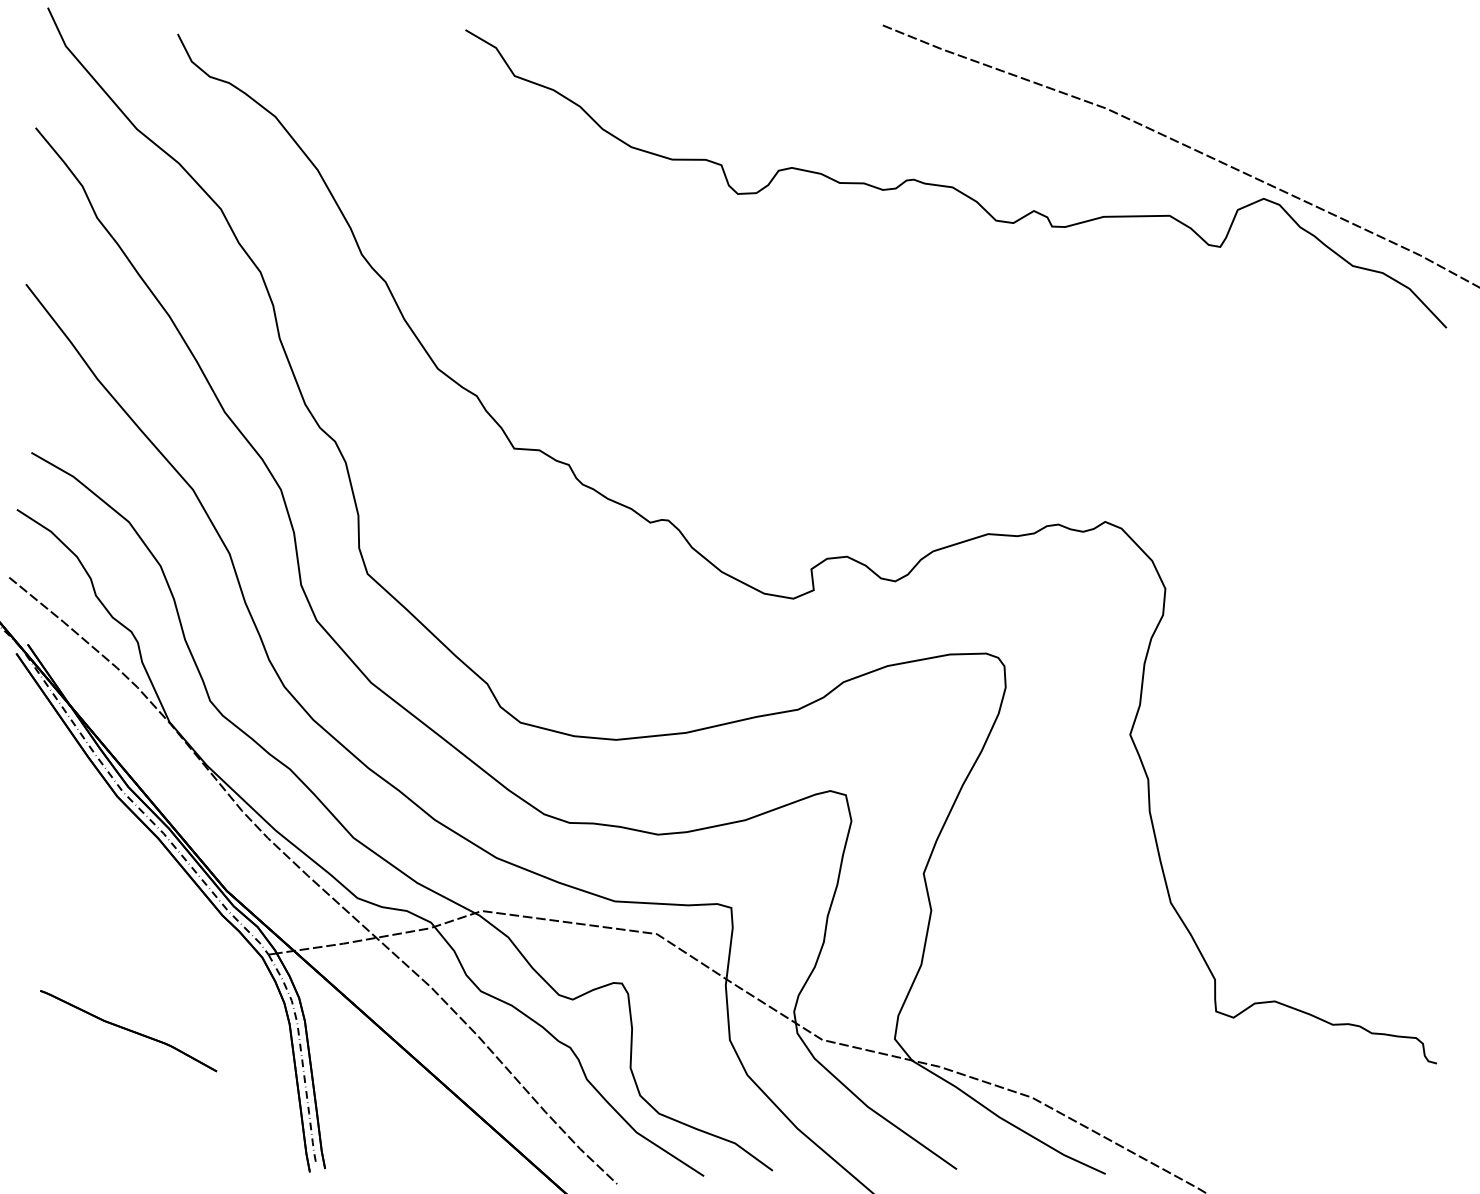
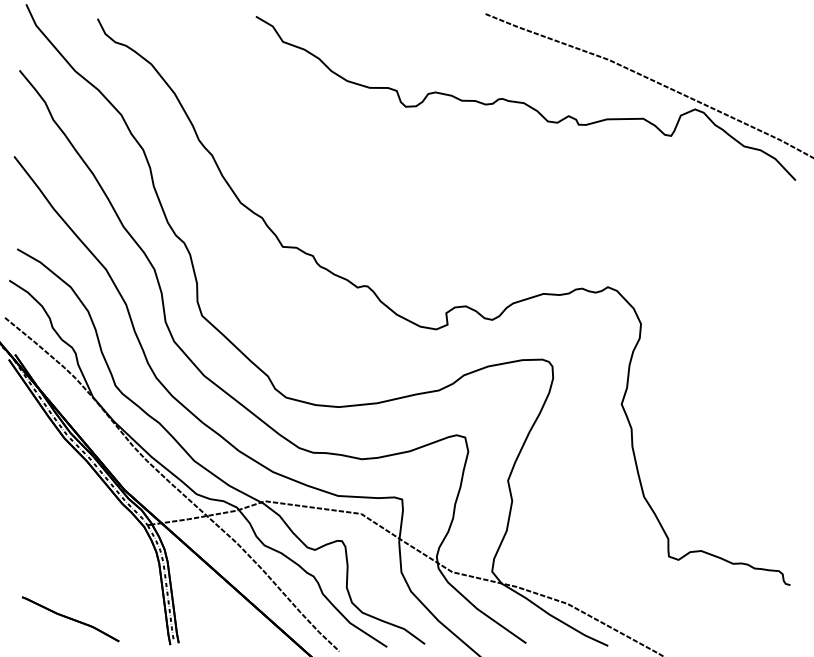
part: (128, 1031) -> (70, 619), moved

